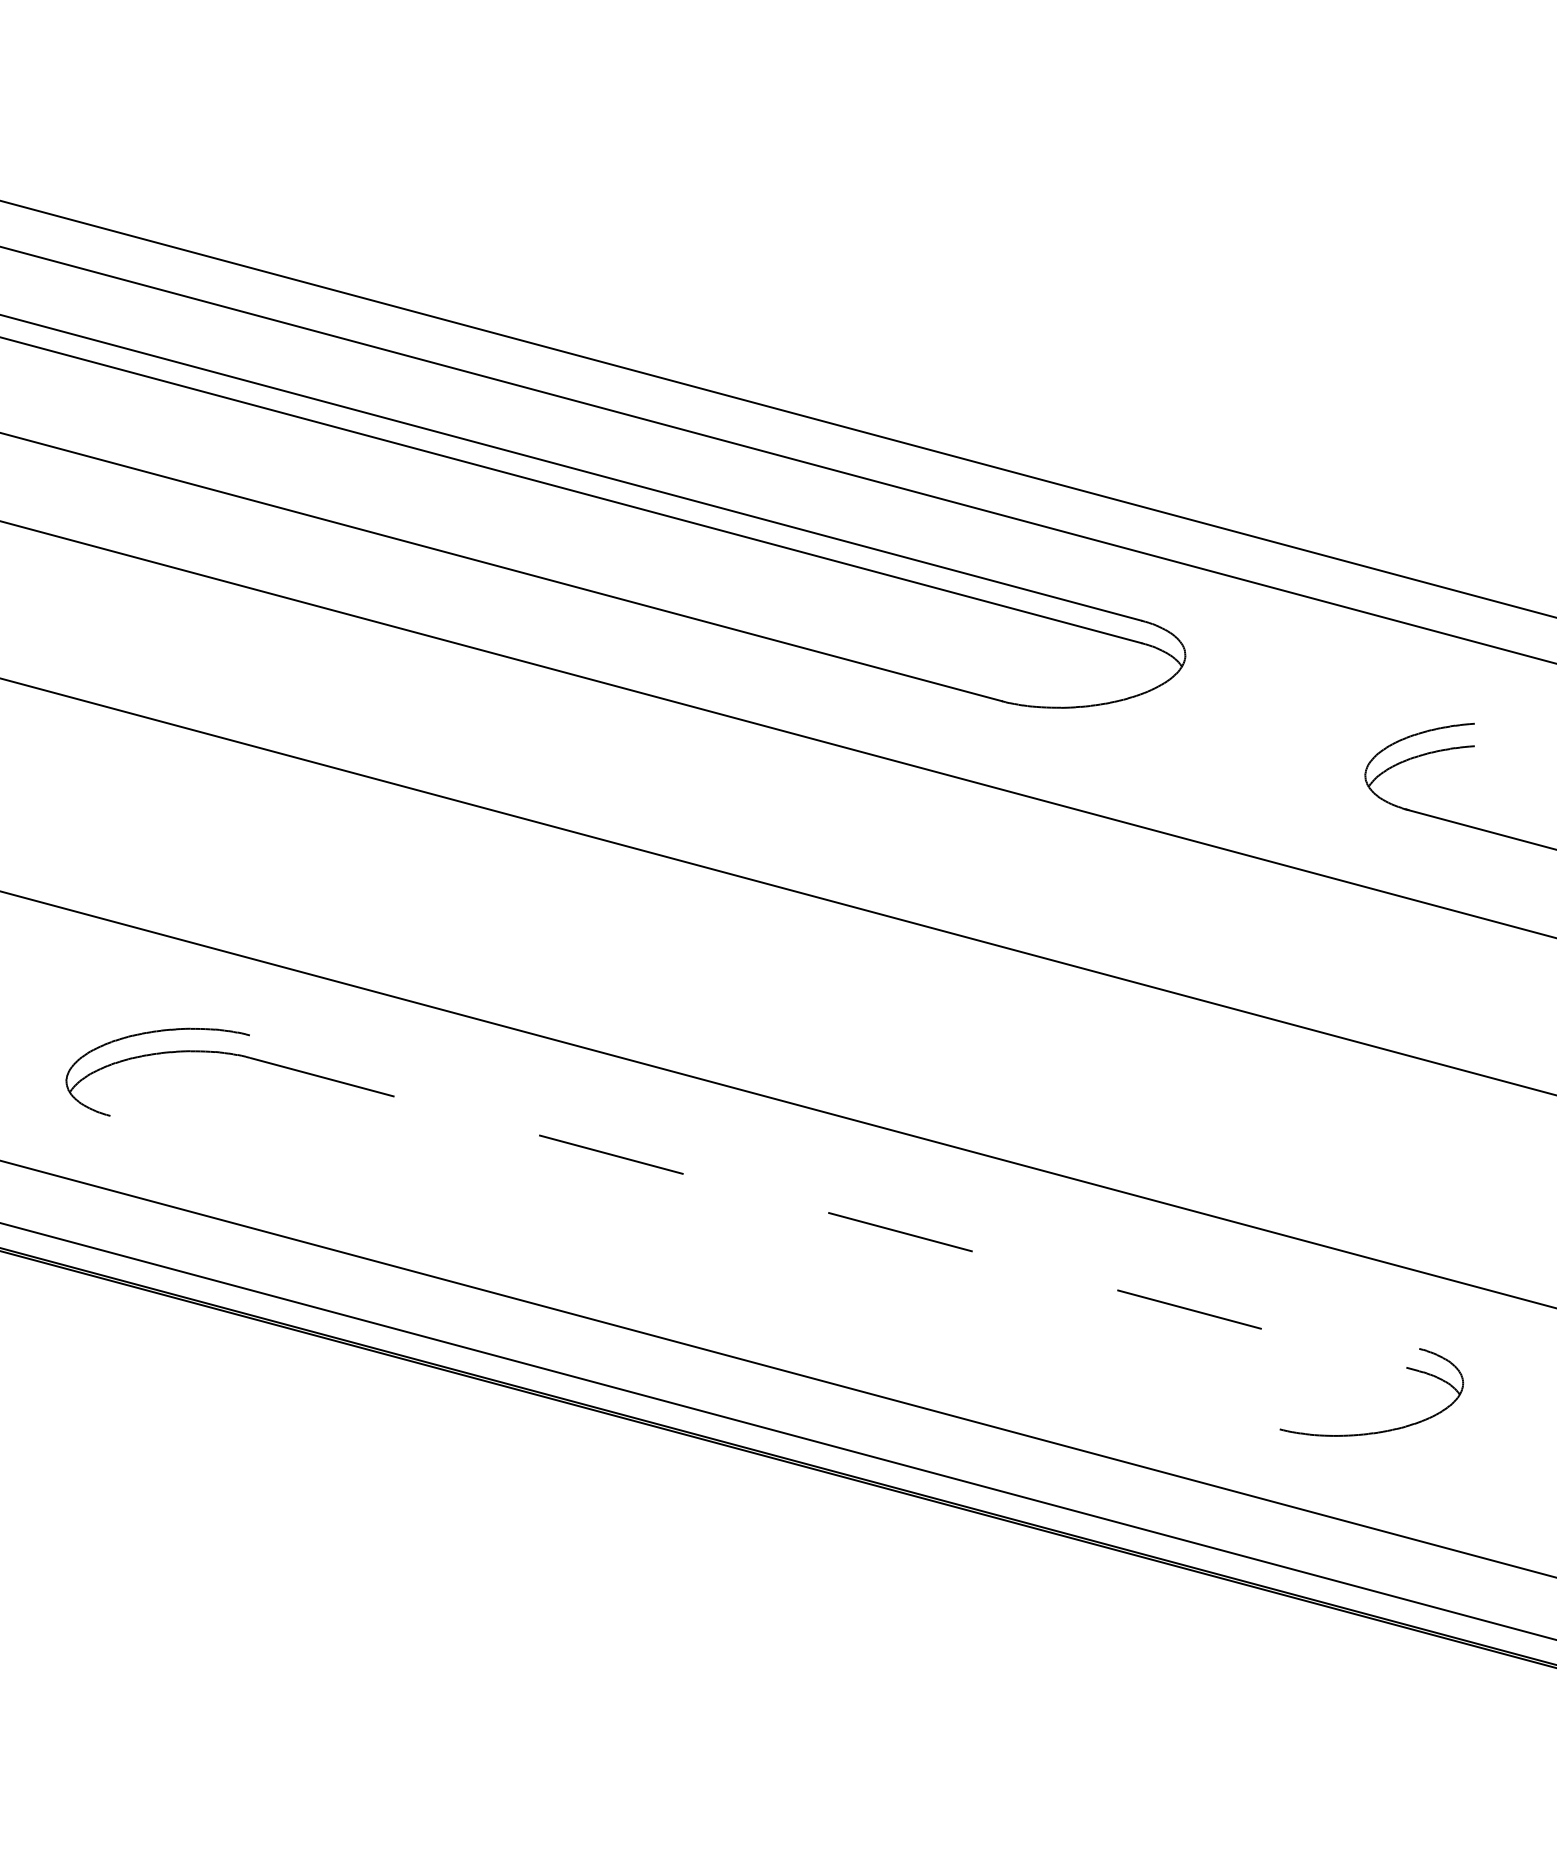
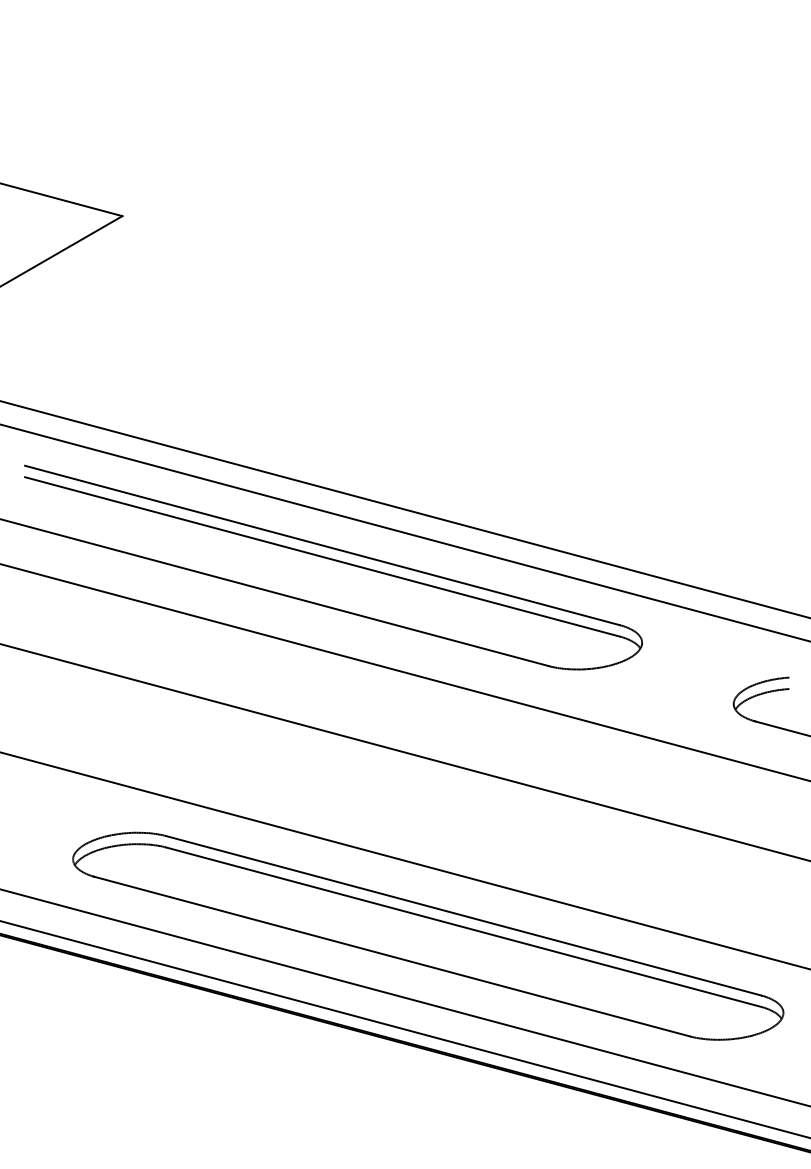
line: (834, 1191) -> (463, 915), added
line: (834, 1215) -> (463, 927), dashed -> solid
line: (692, 1272) -> (391, 956), added

